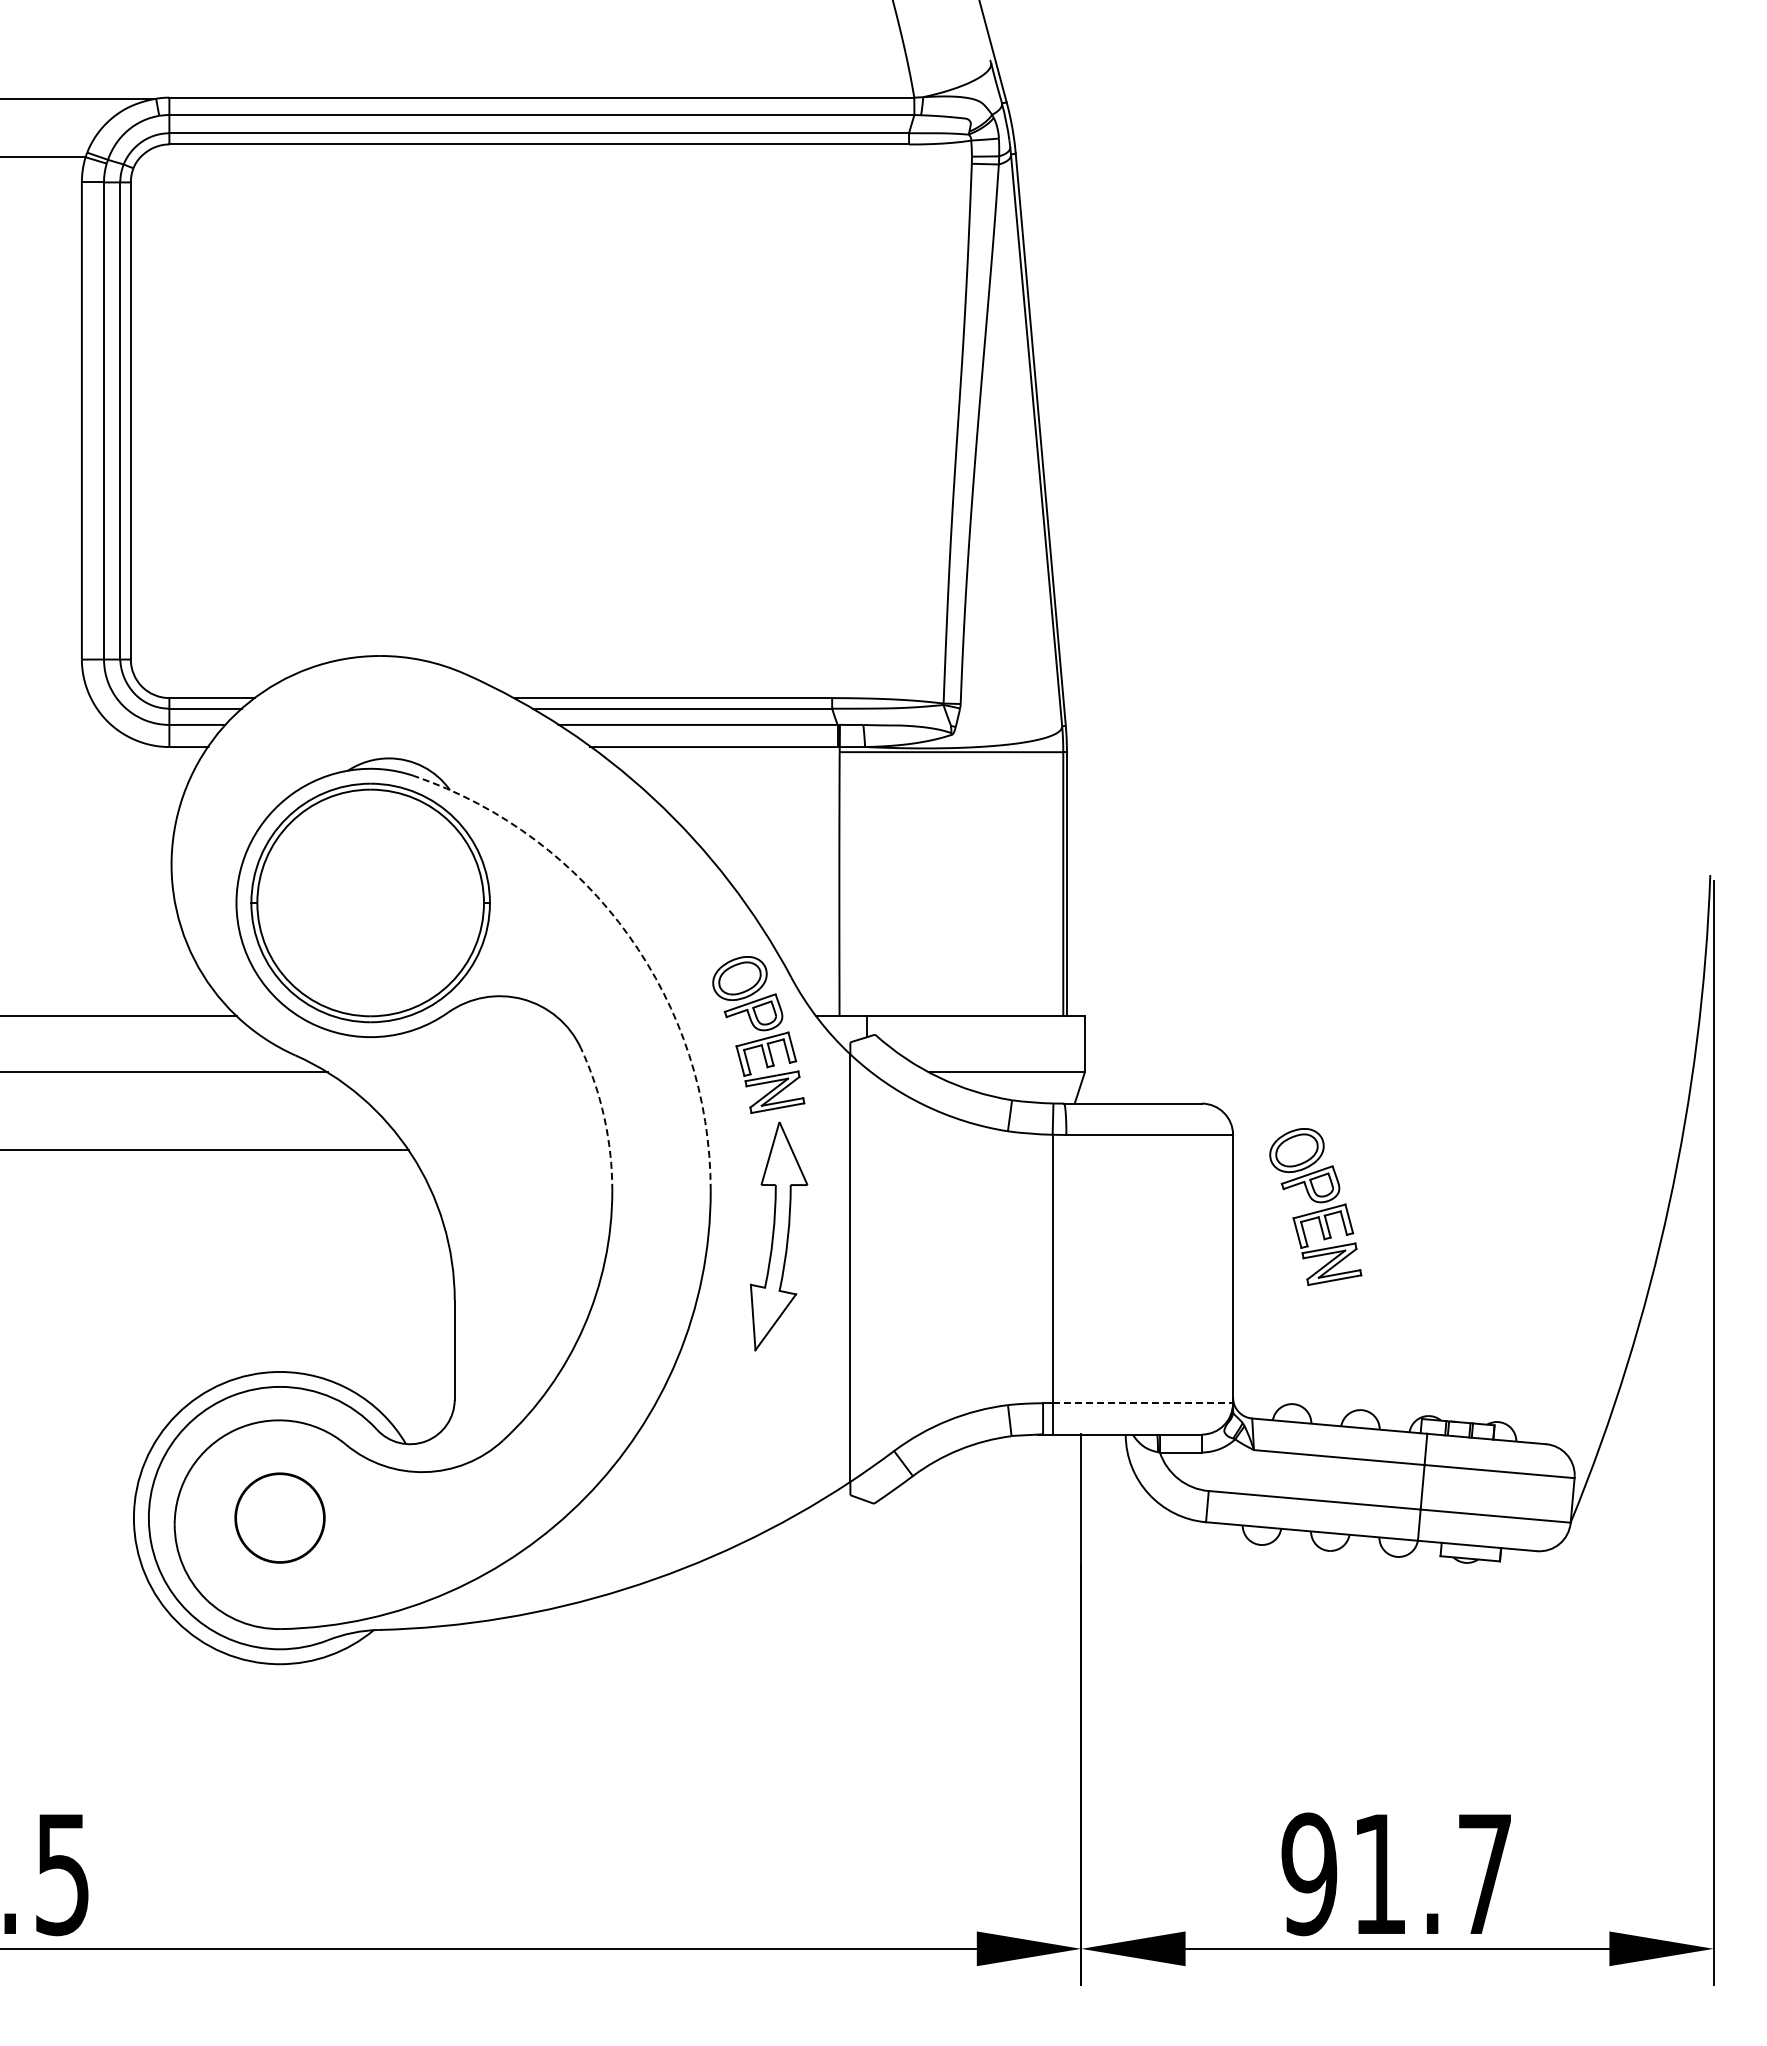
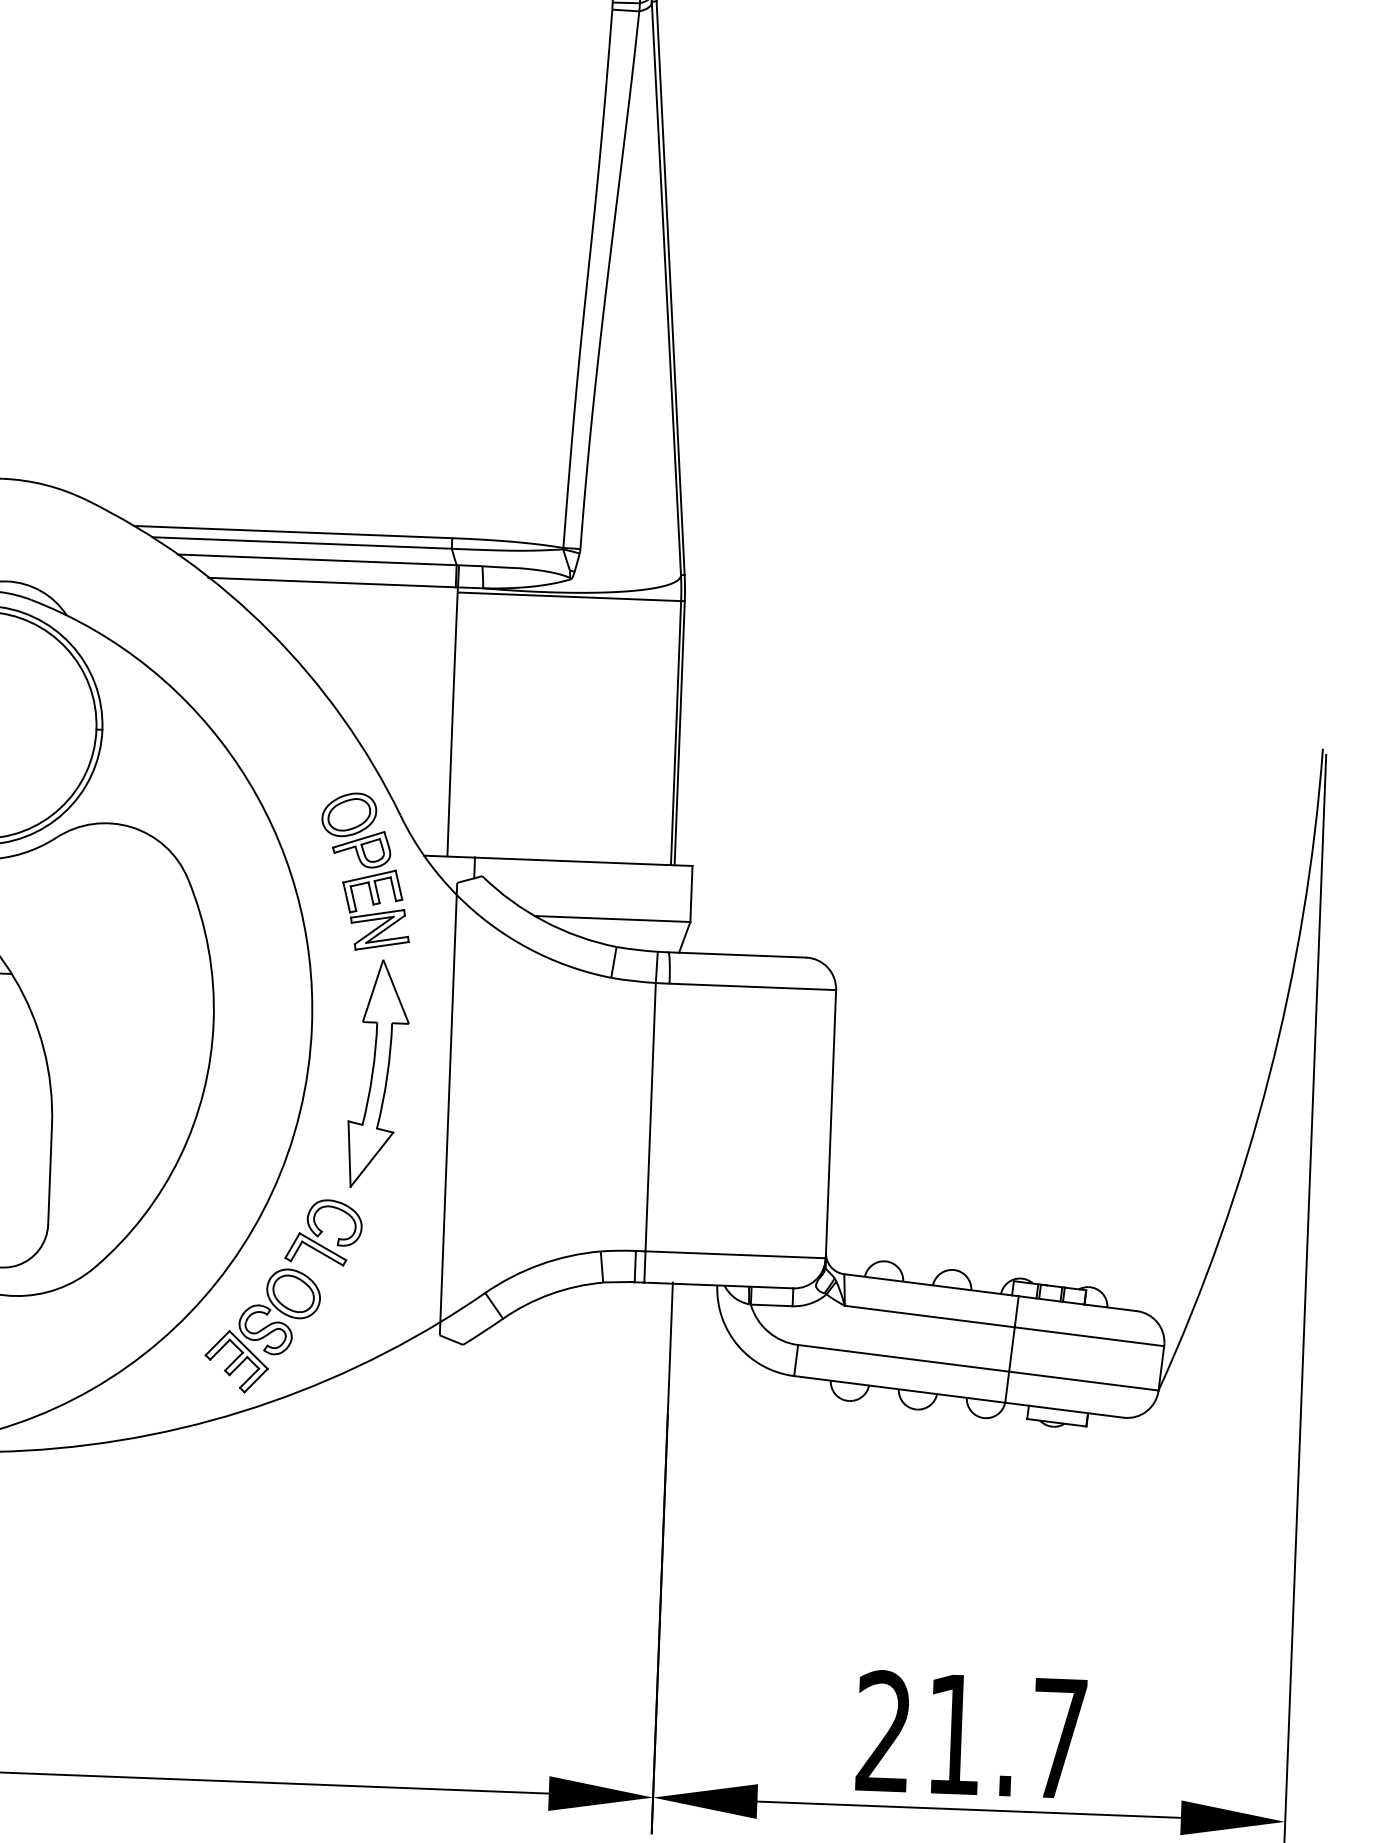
arc: (628, 935) -> (239, 767), dashed -> solid
arc: (604, 1117) -> (208, 948), dashed -> solid
part: (1315, 1206) -> (915, 1064), removed
line: (1143, 1403) -> (736, 1255), dashed -> solid
part: (692, 1461) -> (283, 1295), added
text: (1309, 1874) -> (884, 1732), 91.7 -> 21.7

